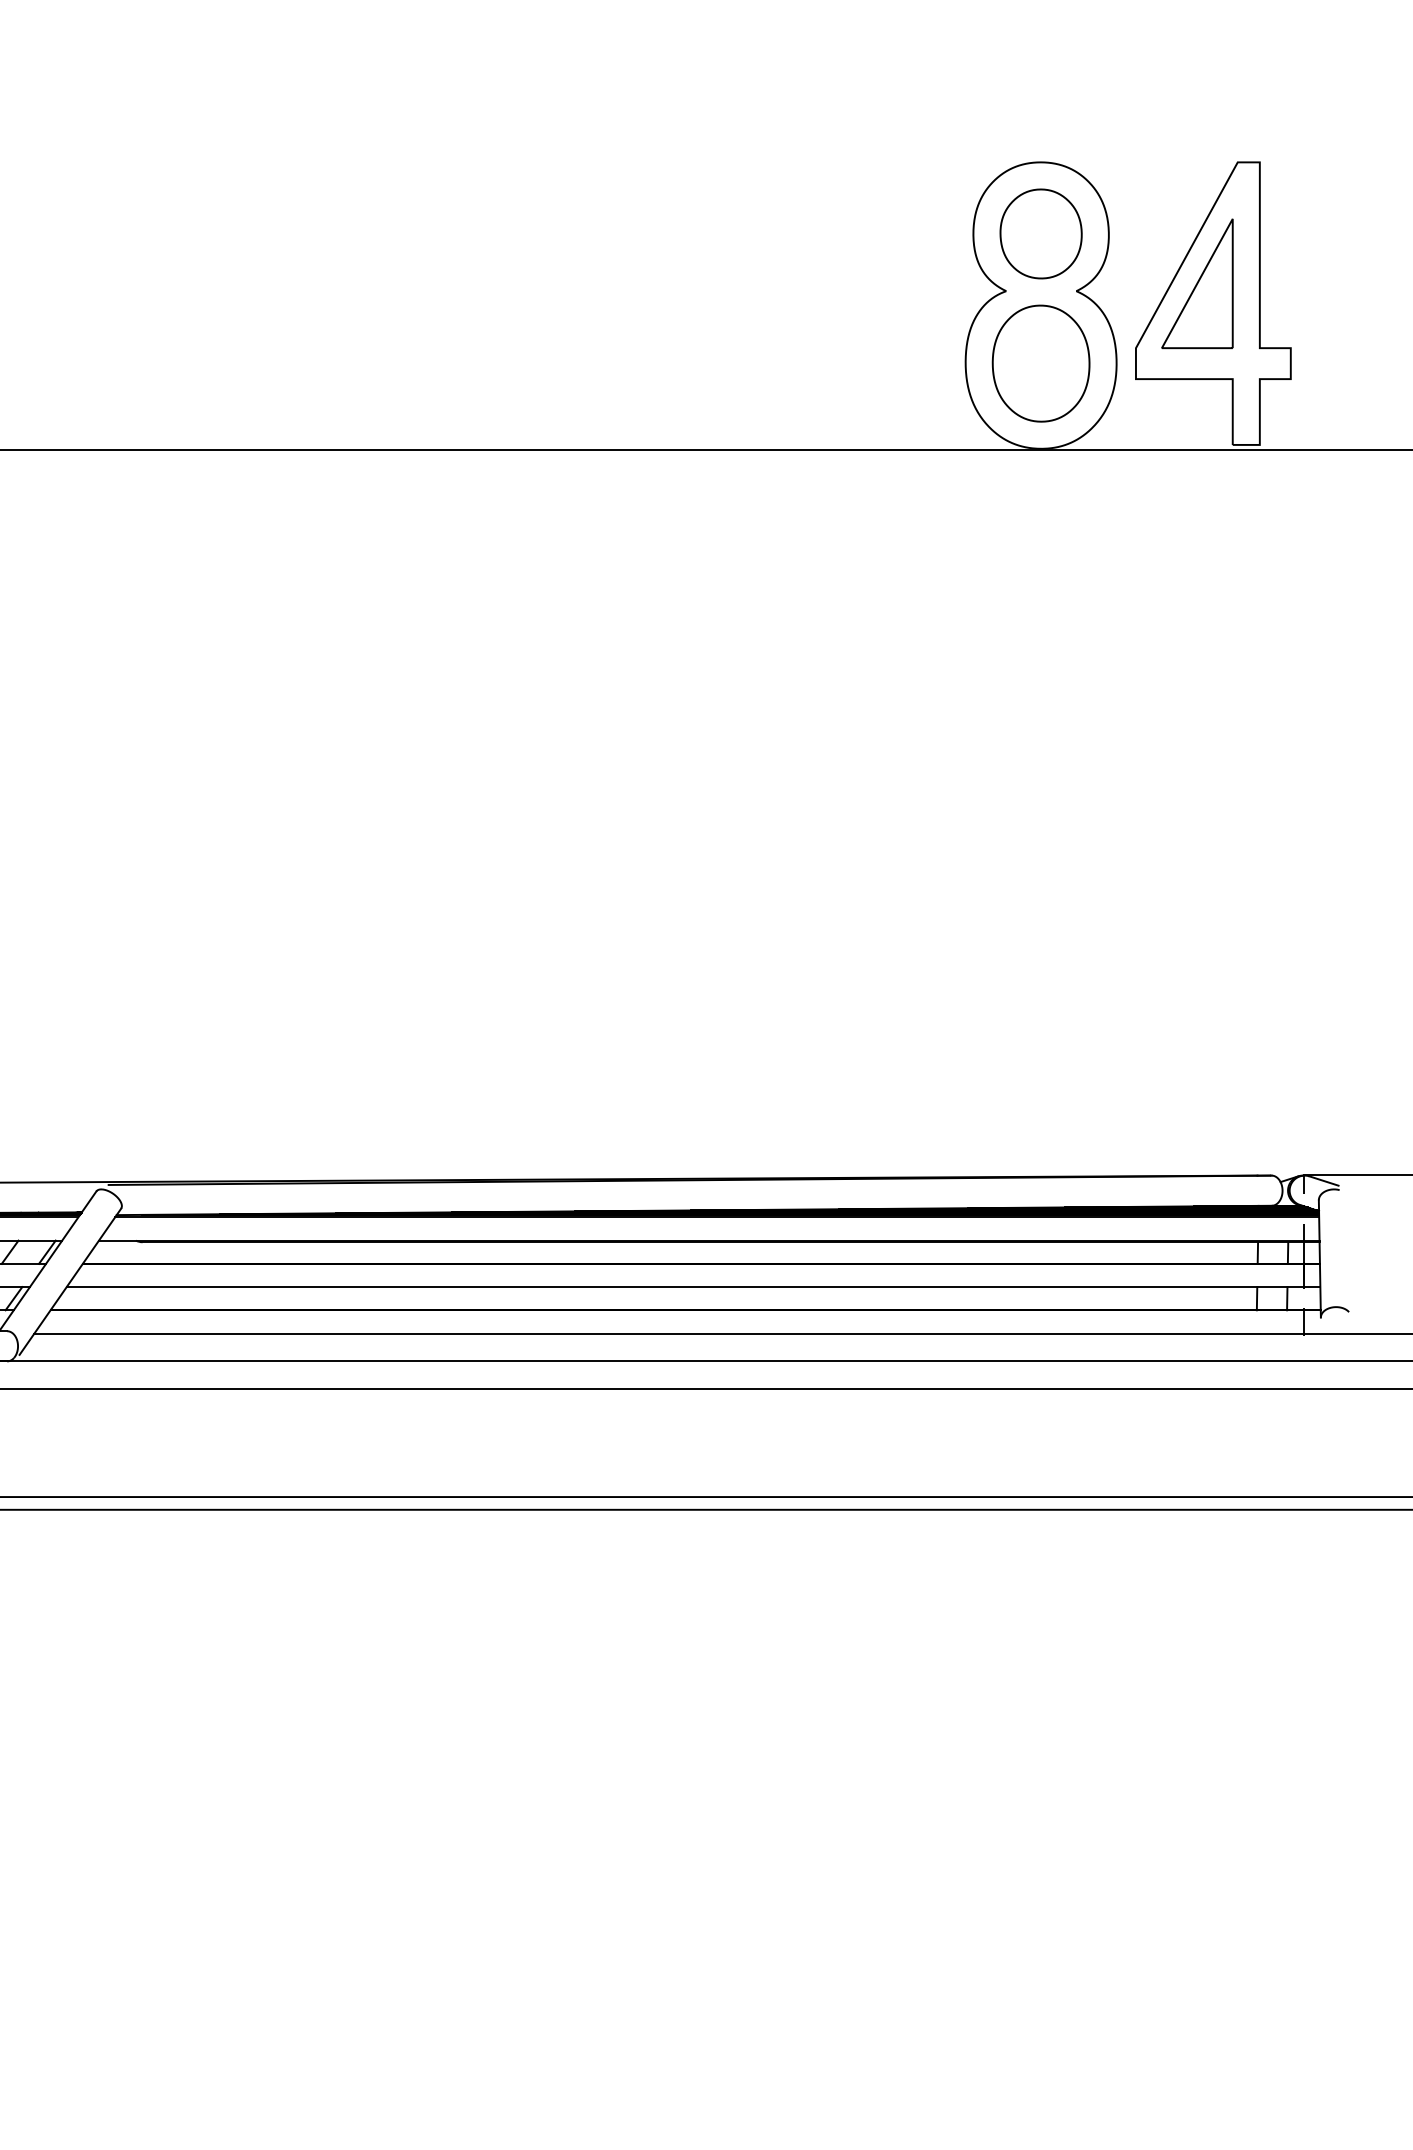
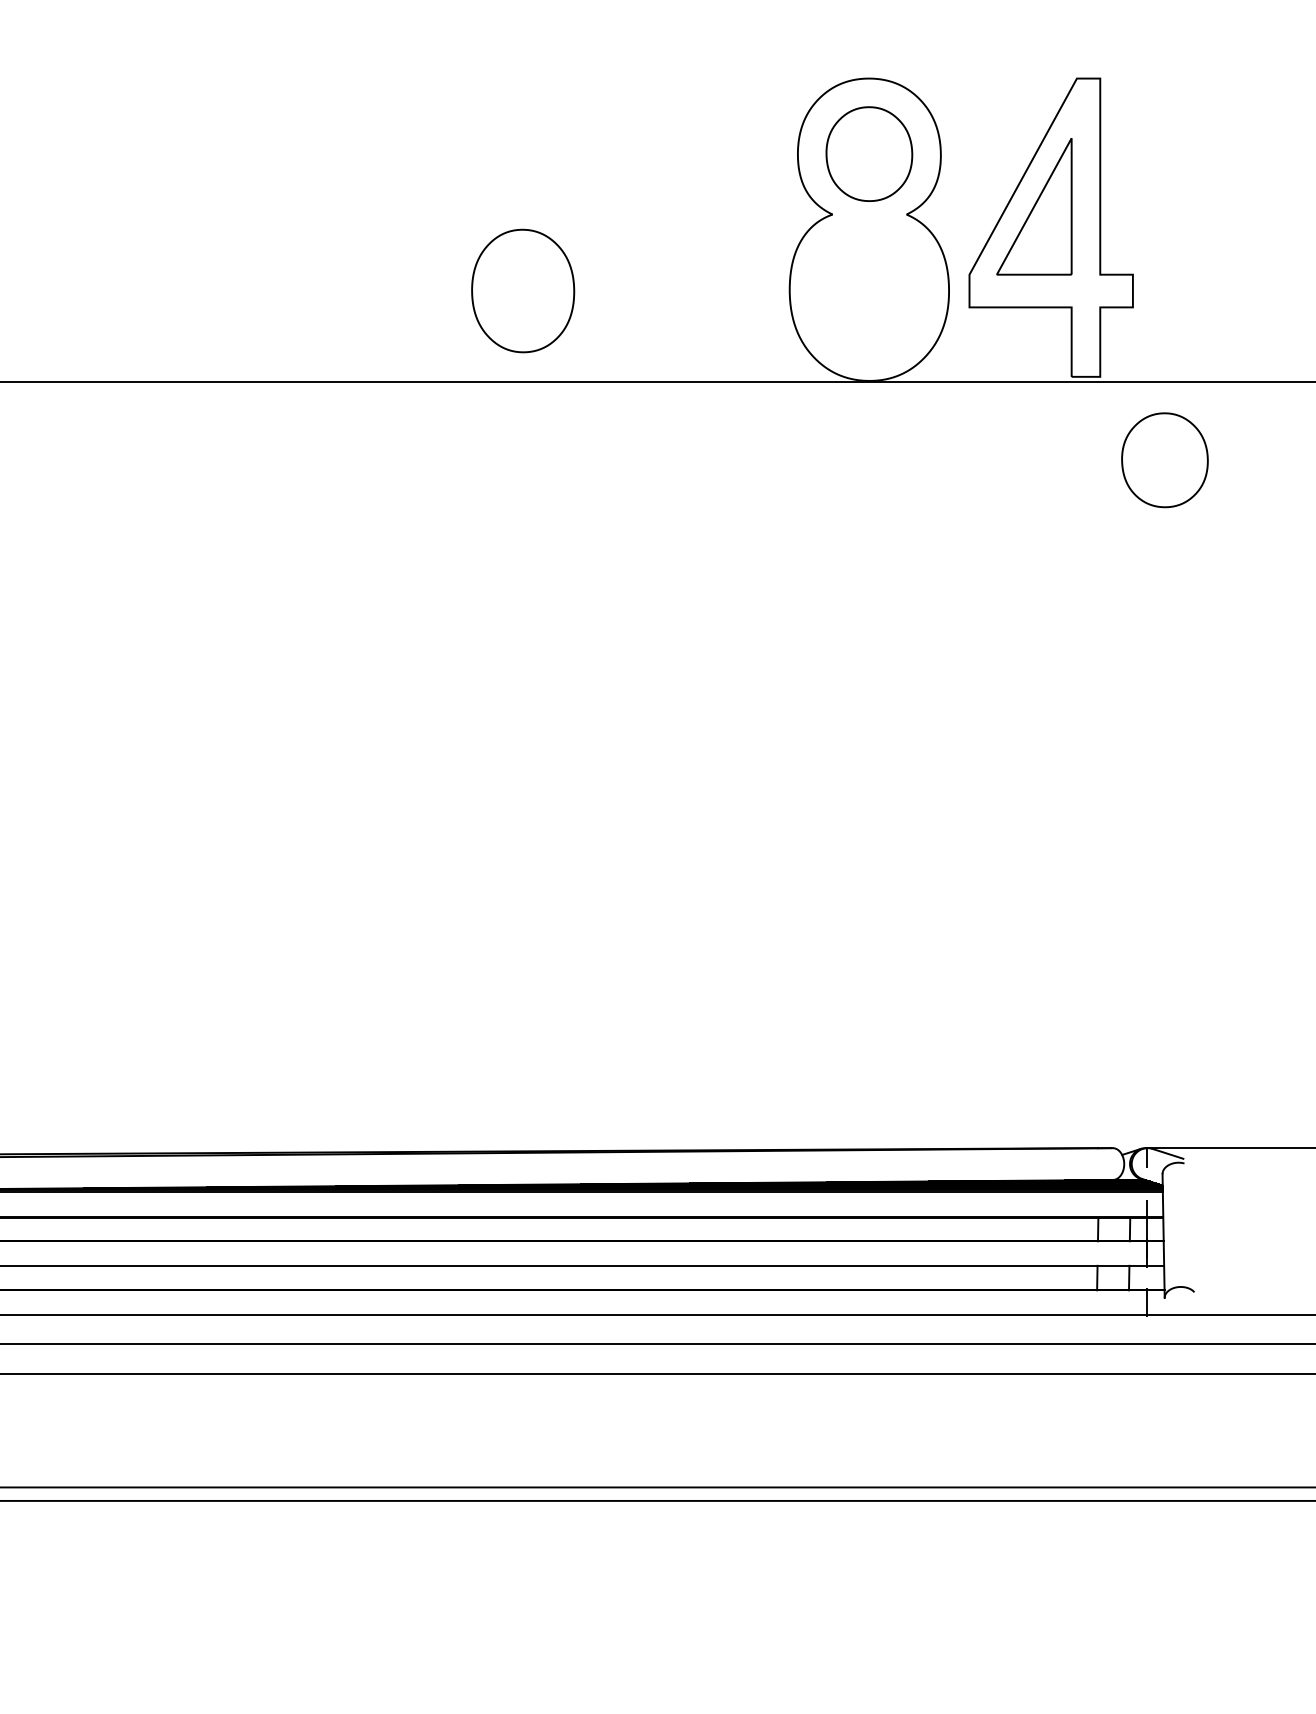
part: (1040, 363) -> (522, 290), moved
part: (1320, 523) -> (1164, 459), added

